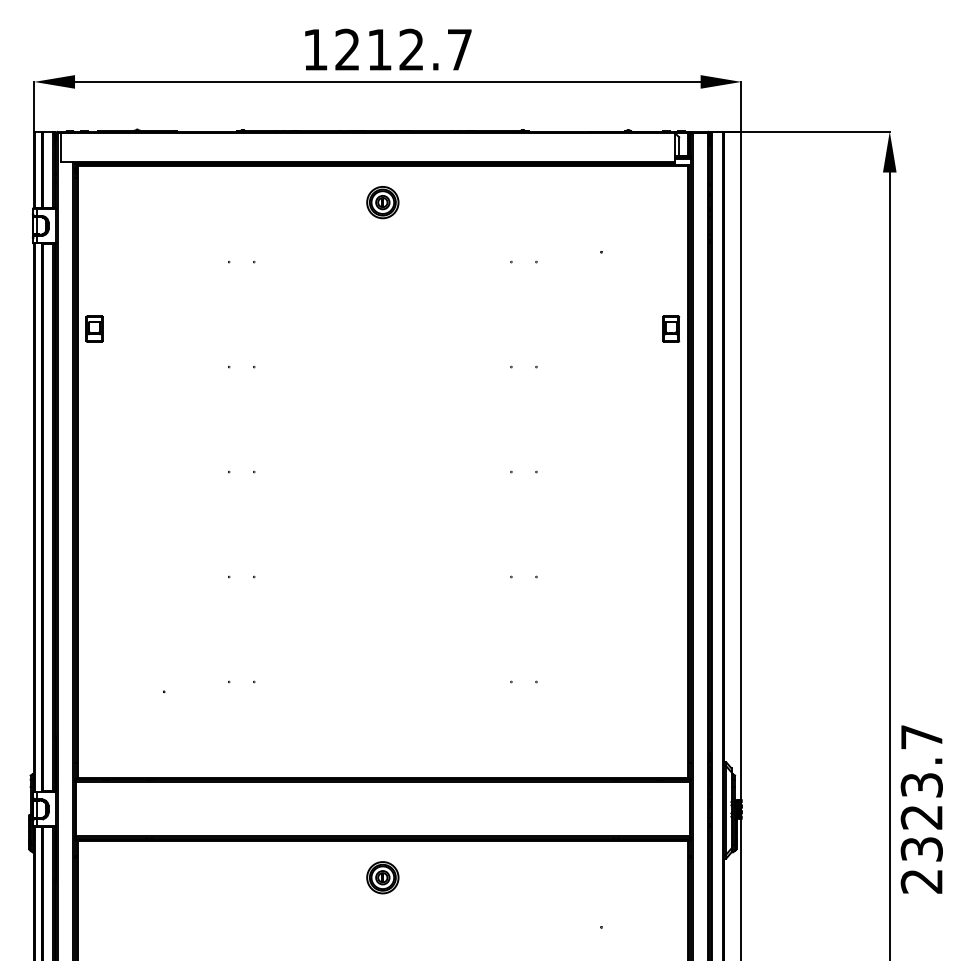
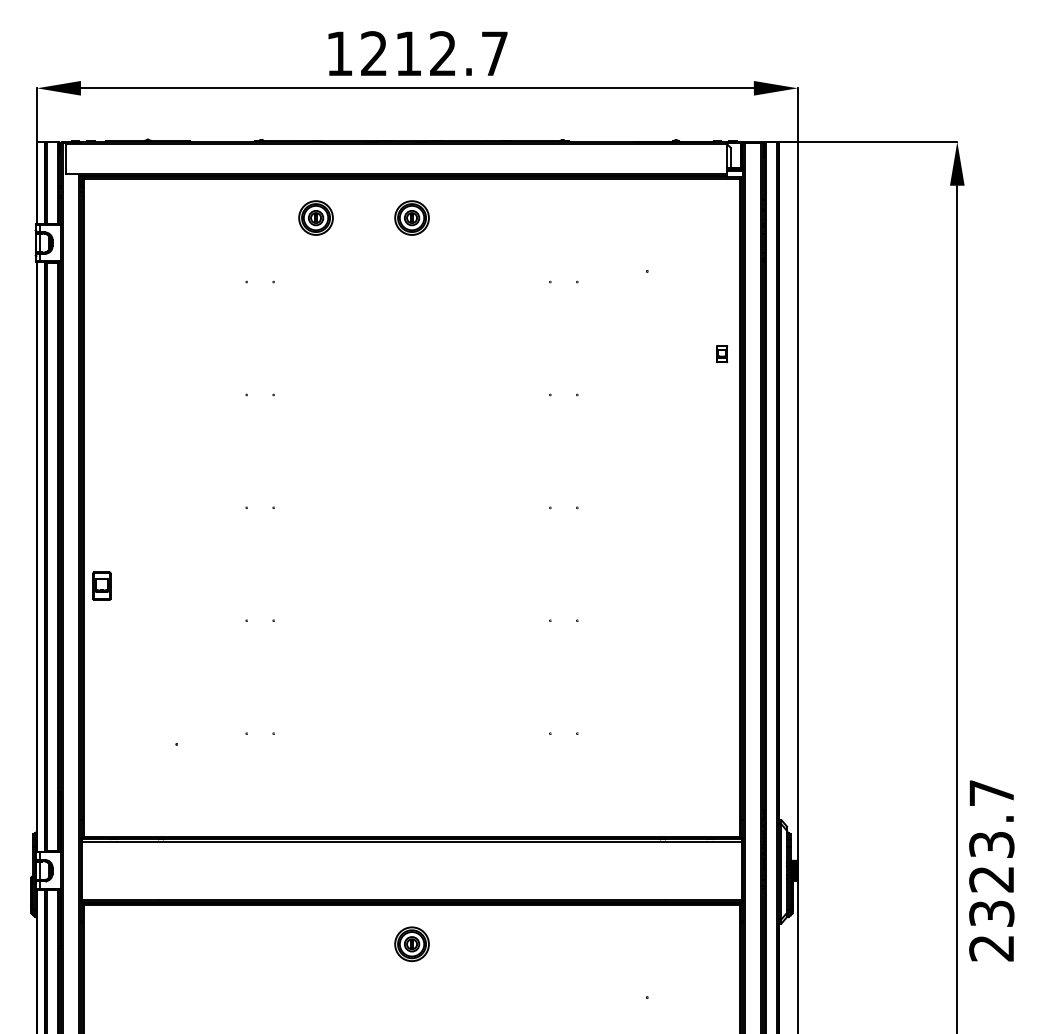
part: (293, 202) -> (315, 217), added
part: (94, 328) -> (101, 585), moved
part: (670, 328) -> (721, 353), size x0.6

